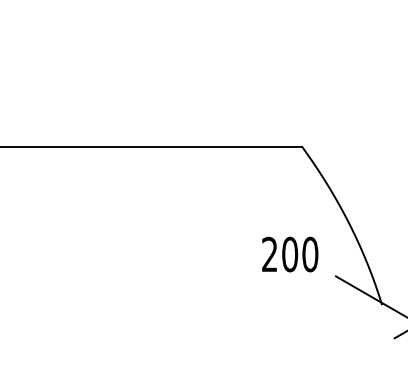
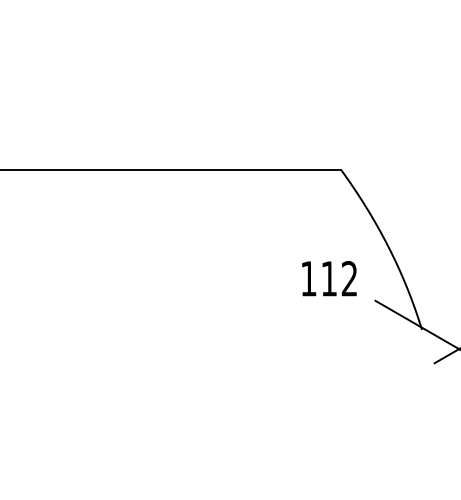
text: (290, 254) -> (329, 278), 200 -> 112

